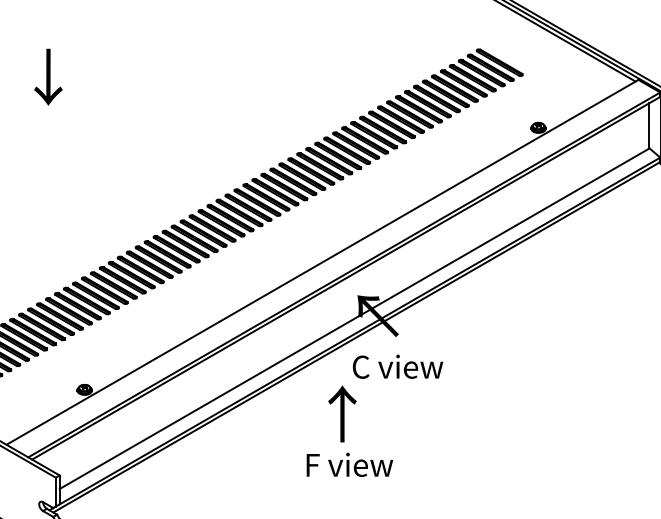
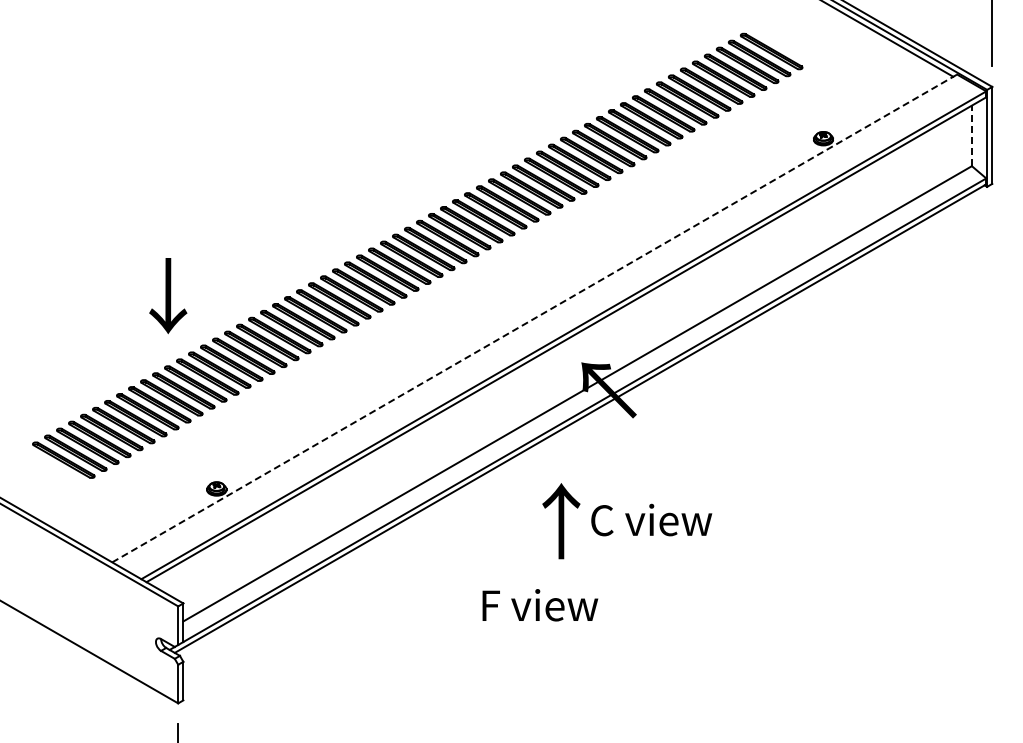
text: (48, 77) -> (168, 296), moved
line: (649, 125) -> (971, 135), solid -> dashed
line: (322, 262) -> (534, 318), solid -> dashed
text: (397, 366) -> (651, 519), moved
text: (350, 465) -> (540, 605), moved

